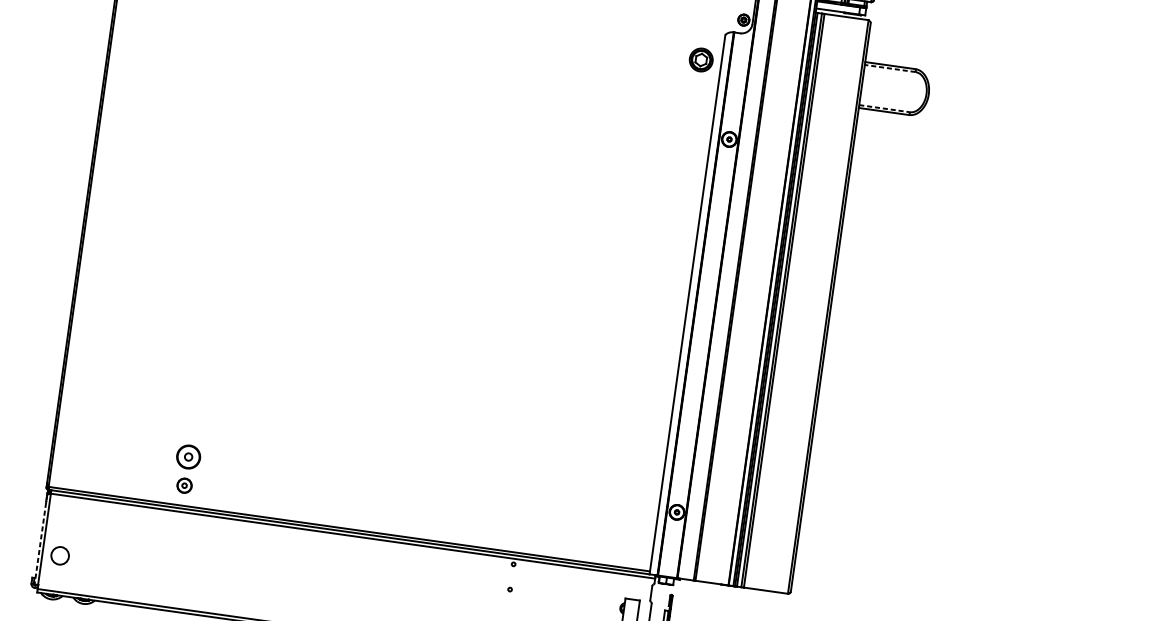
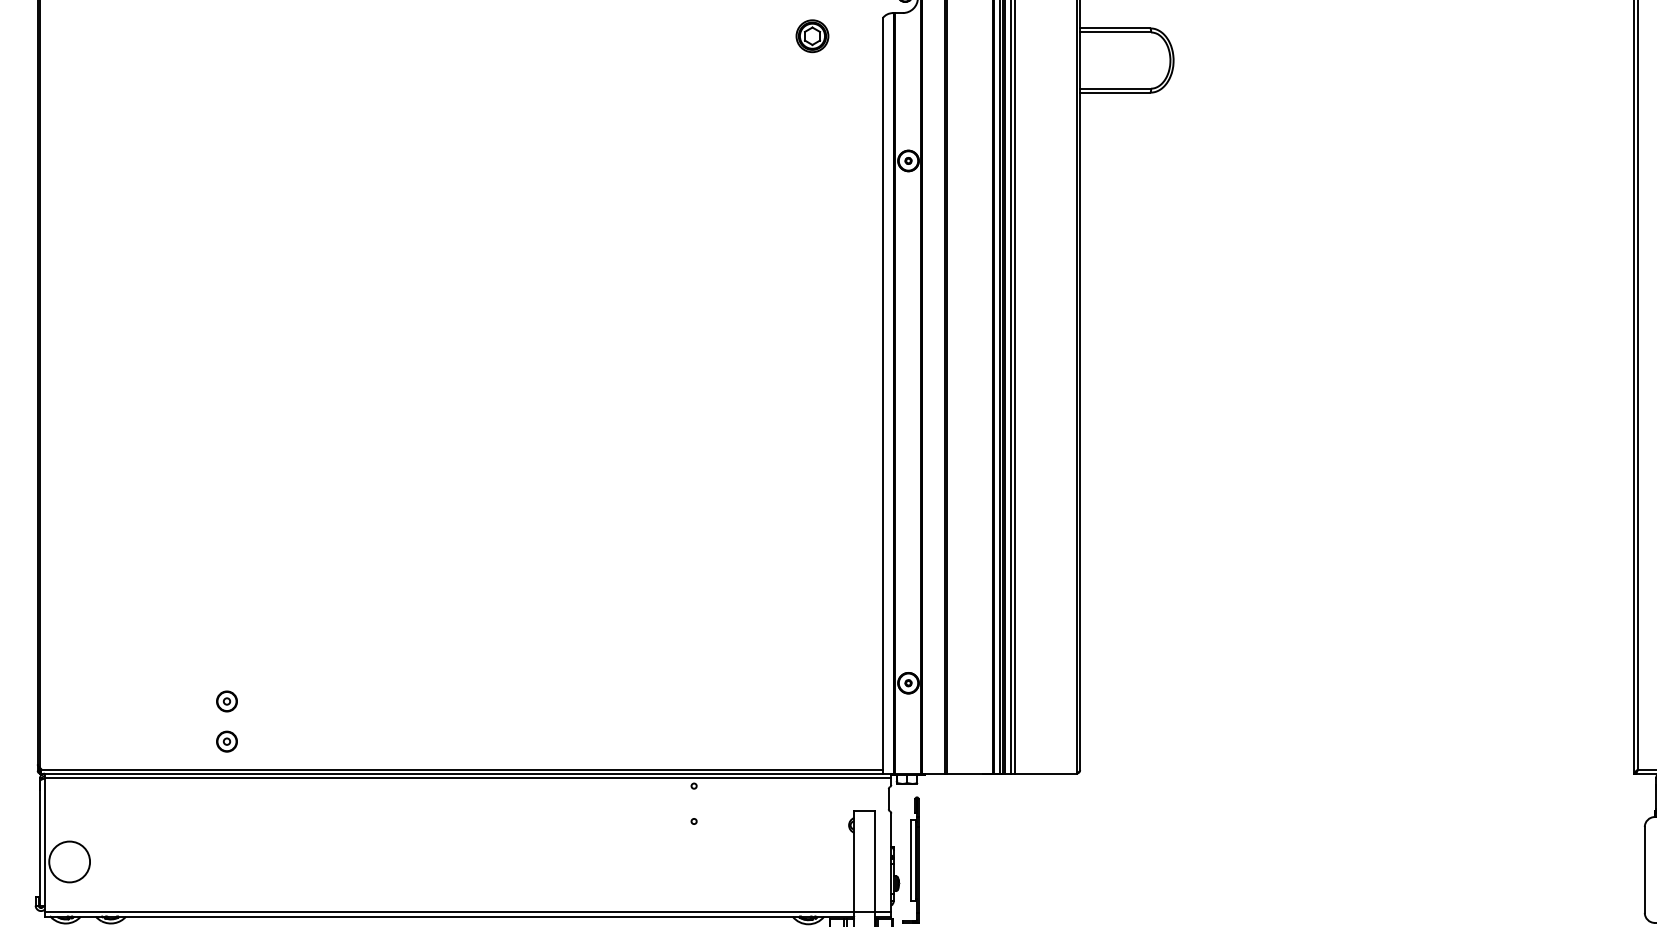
part: (701, 60) -> (812, 36), moved
line: (890, 68) -> (1115, 32), dashed -> solid
line: (885, 108) -> (1116, 88), dashed -> solid
part: (188, 457) -> (226, 701), size x0.62
line: (41, 539) -> (40, 843), dashed -> solid
circle: (60, 555) -> (69, 861), size x1.67

